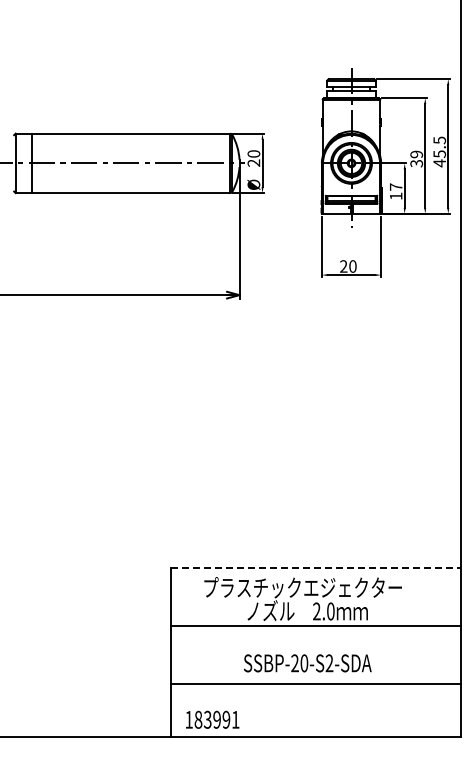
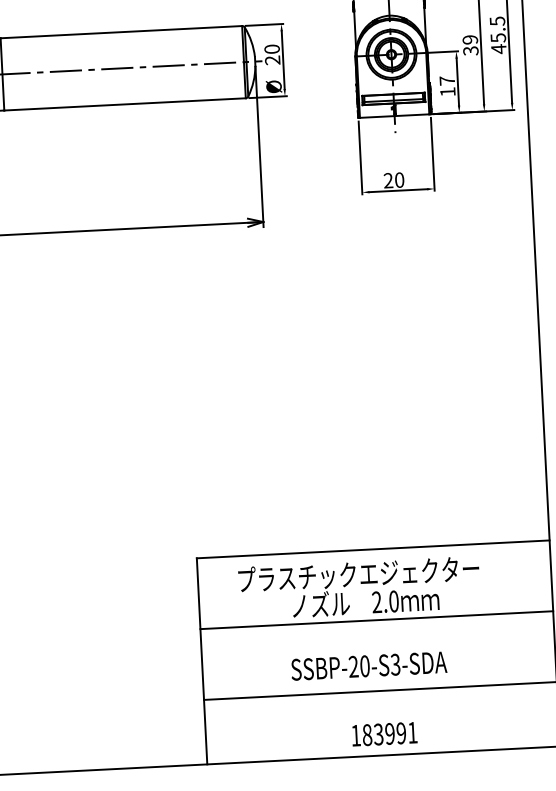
line: (315, 567) -> (372, 548), dashed -> solid
text: (329, 663) -> (395, 664), SSBP-20-S2-SDA -> SSBP-20-S3-SDA
text: (212, 719) -> (384, 733), moved

